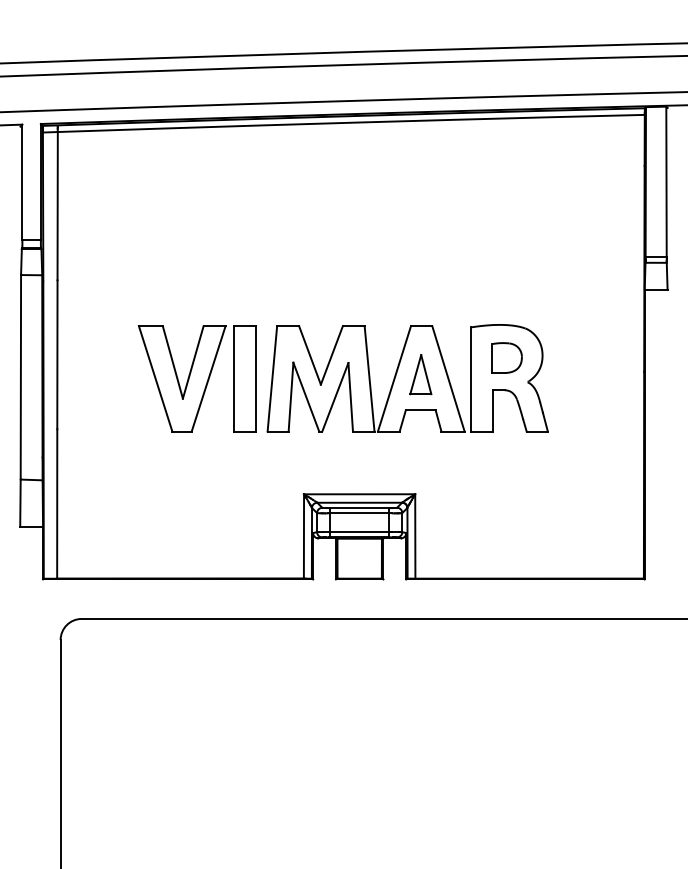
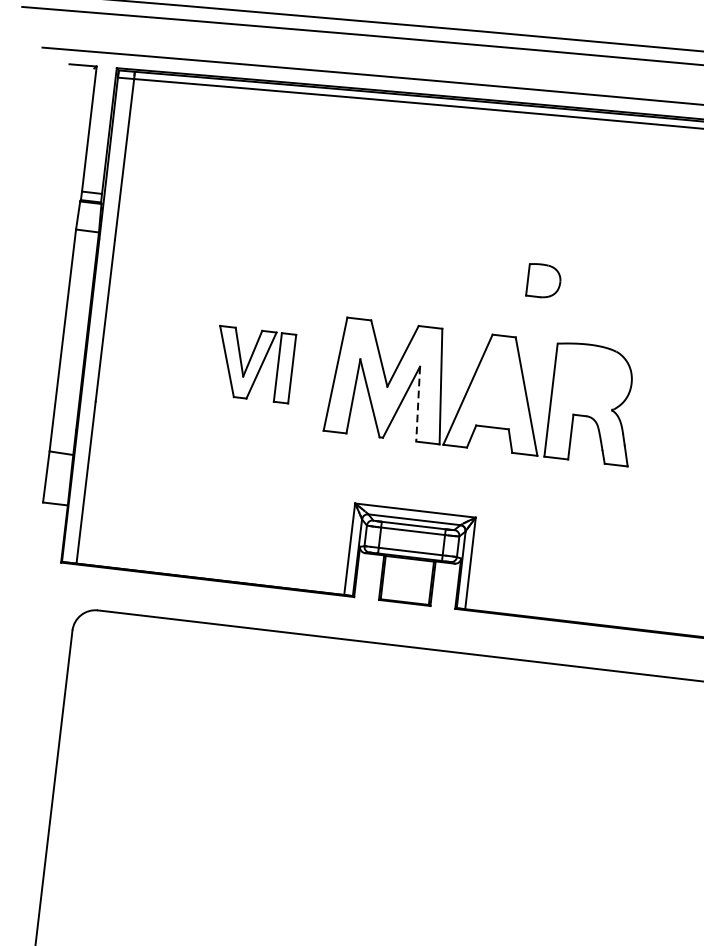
part: (506, 357) -> (543, 280), moved
part: (420, 374) -> (496, 388), removed
part: (197, 378) -> (254, 364), size x0.6
line: (350, 397) -> (417, 404), solid -> dashed

